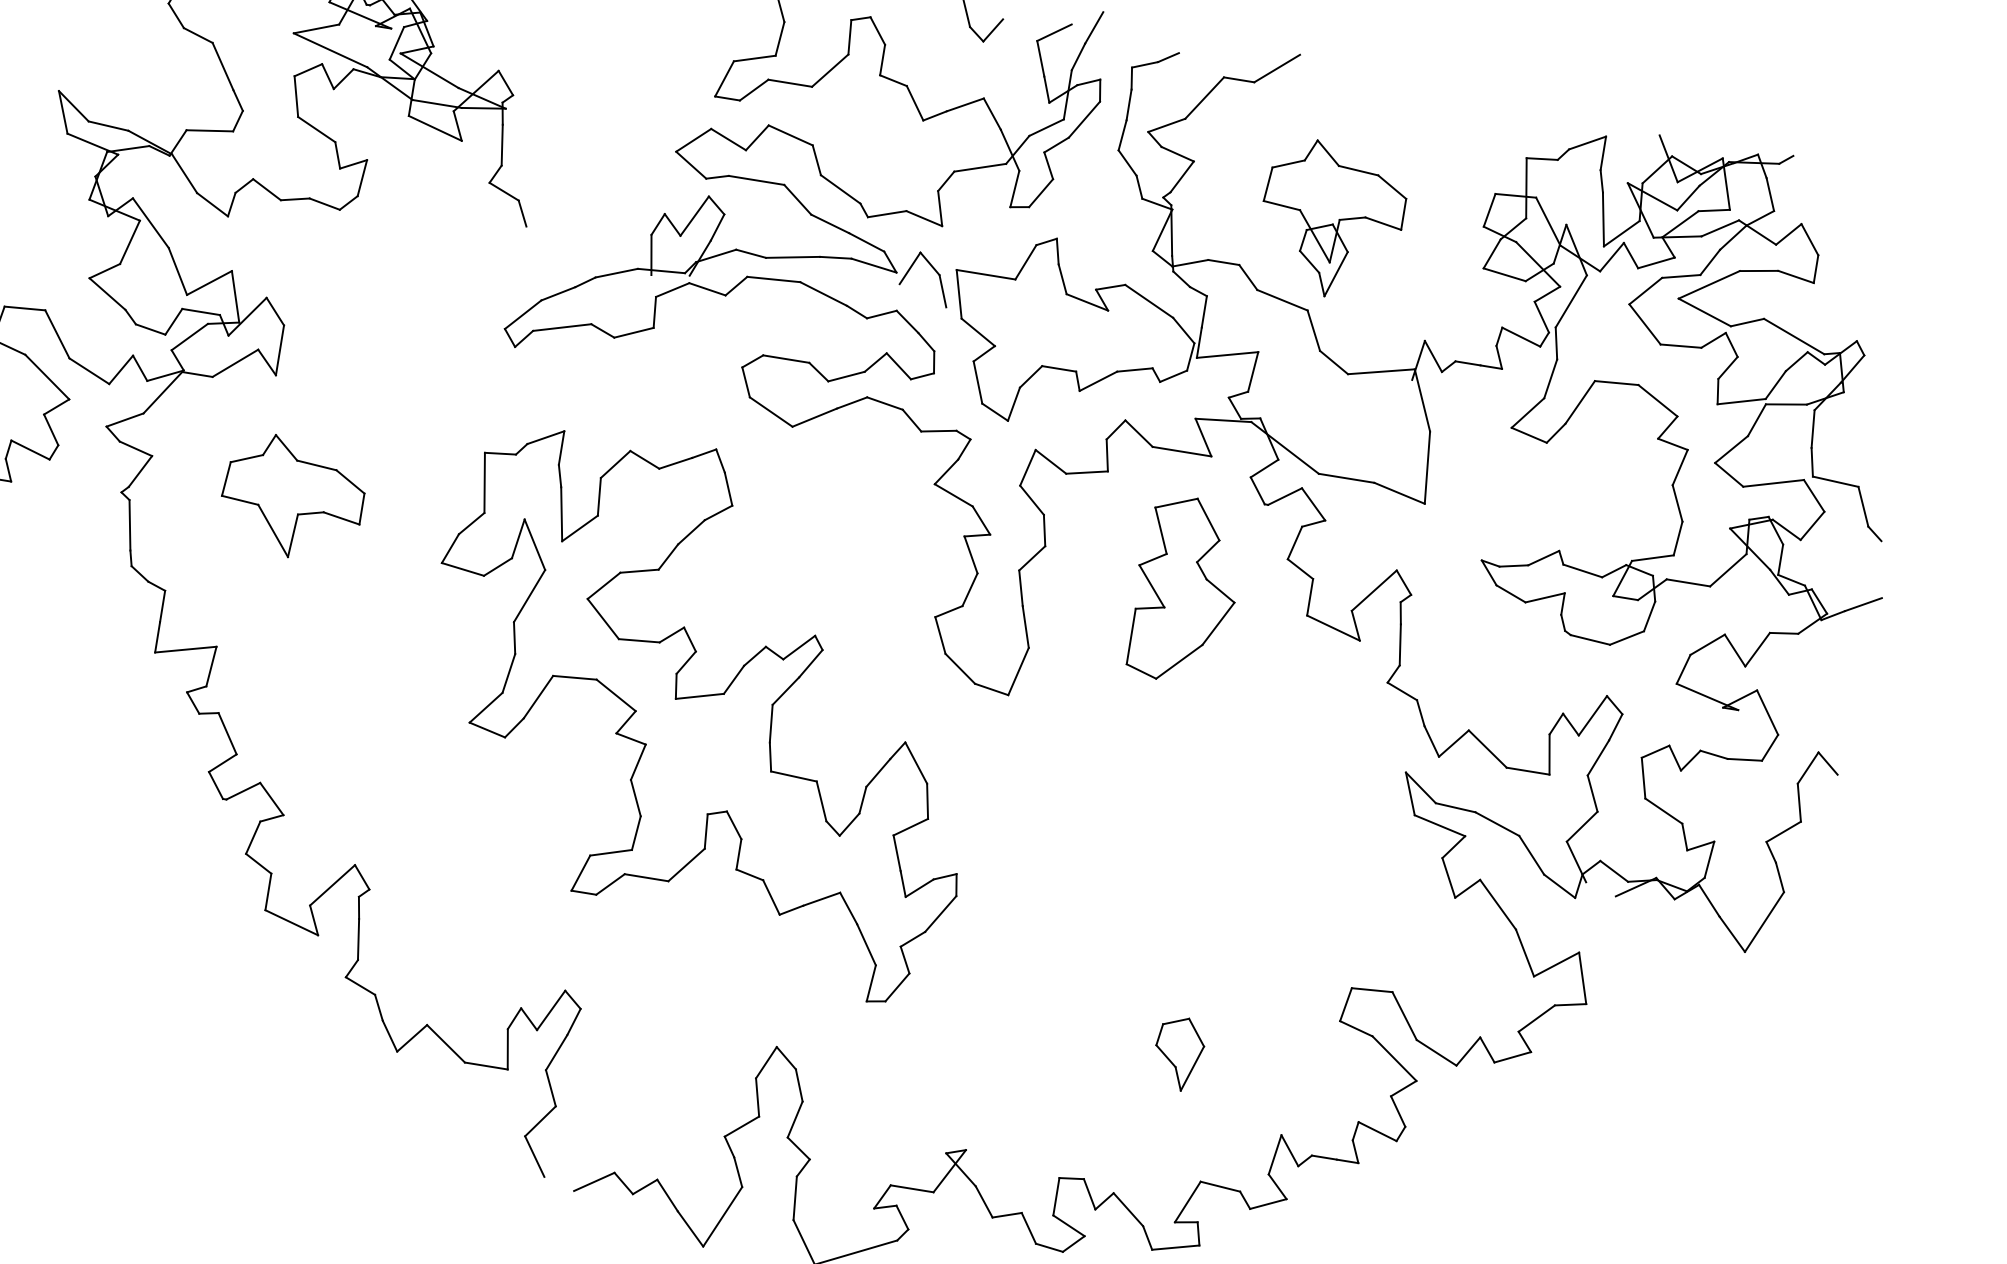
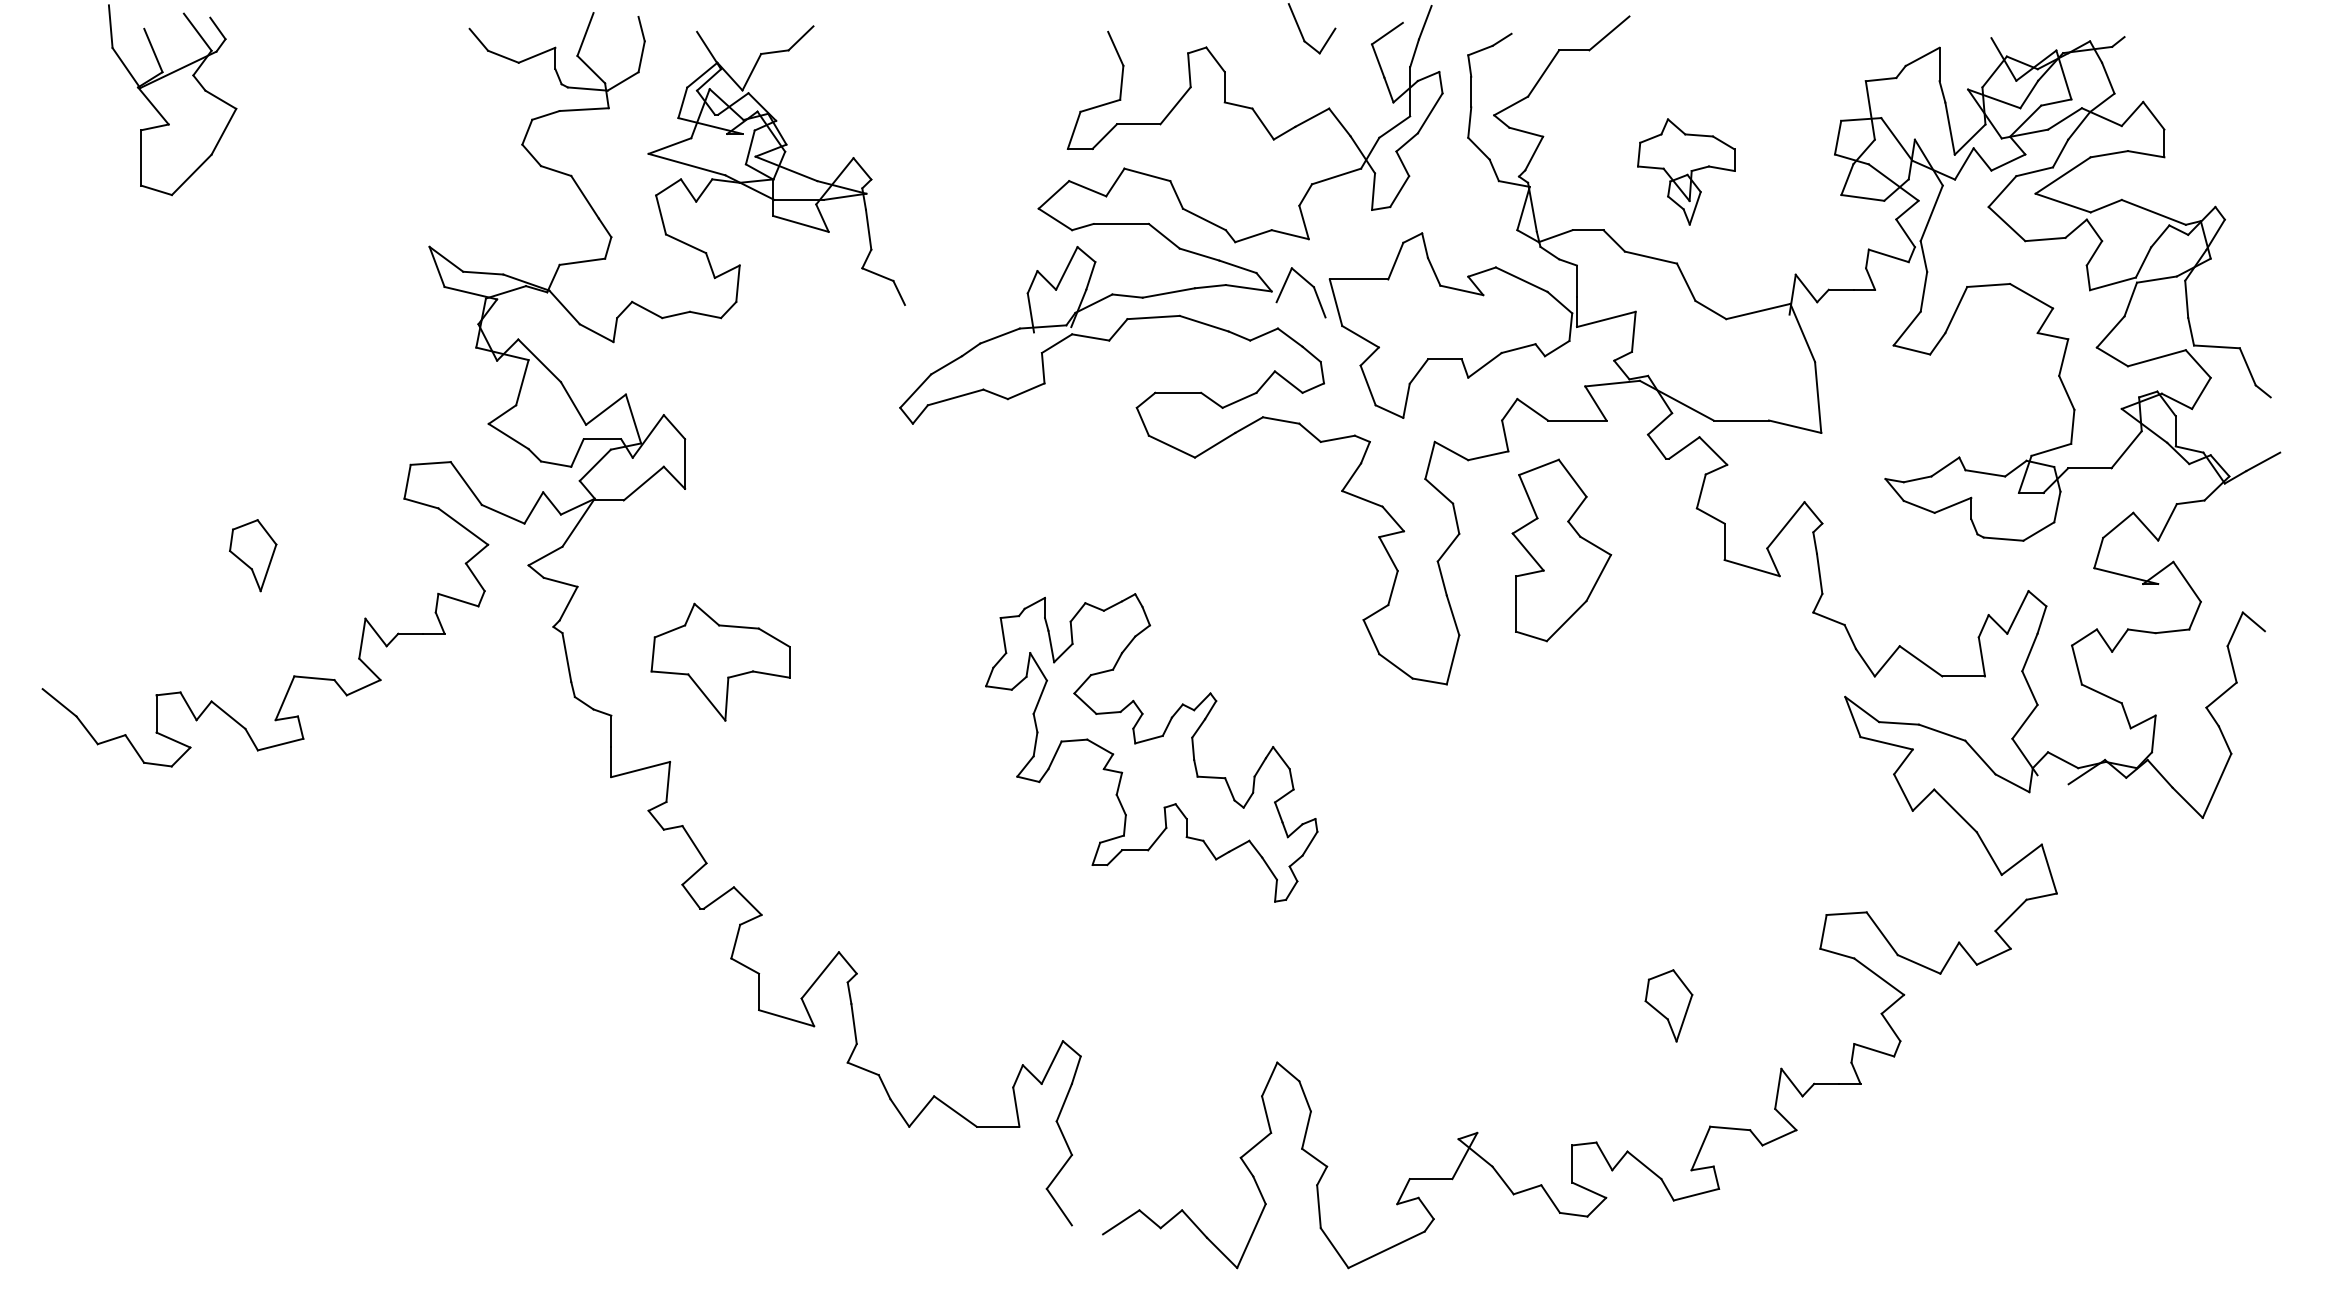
part: (1332, 219) -> (1686, 171), size x0.7
part: (292, 497) -> (720, 661), moved
part: (1185, 590) -> (1561, 550), moved
part: (701, 710) -> (1151, 747), size x0.6

